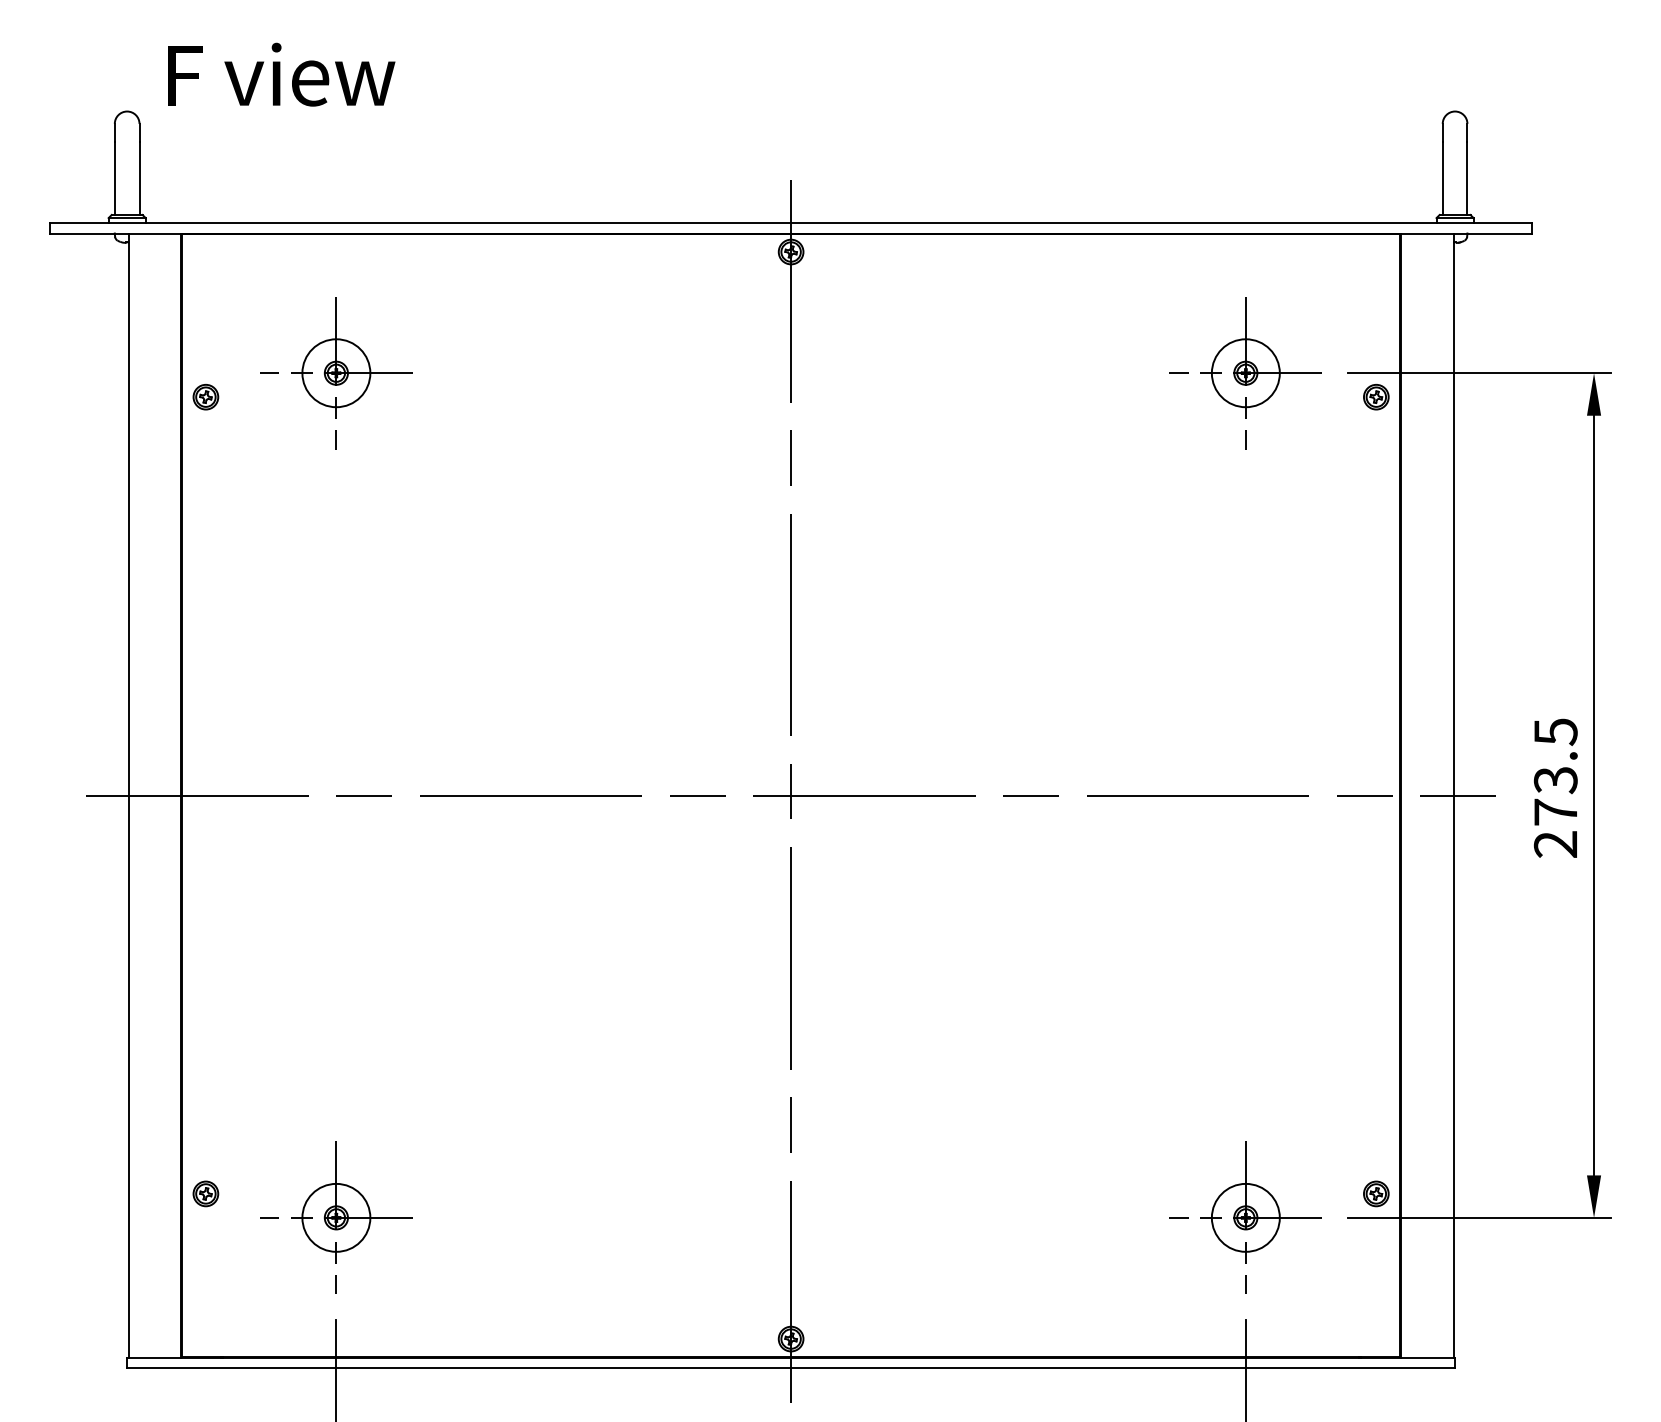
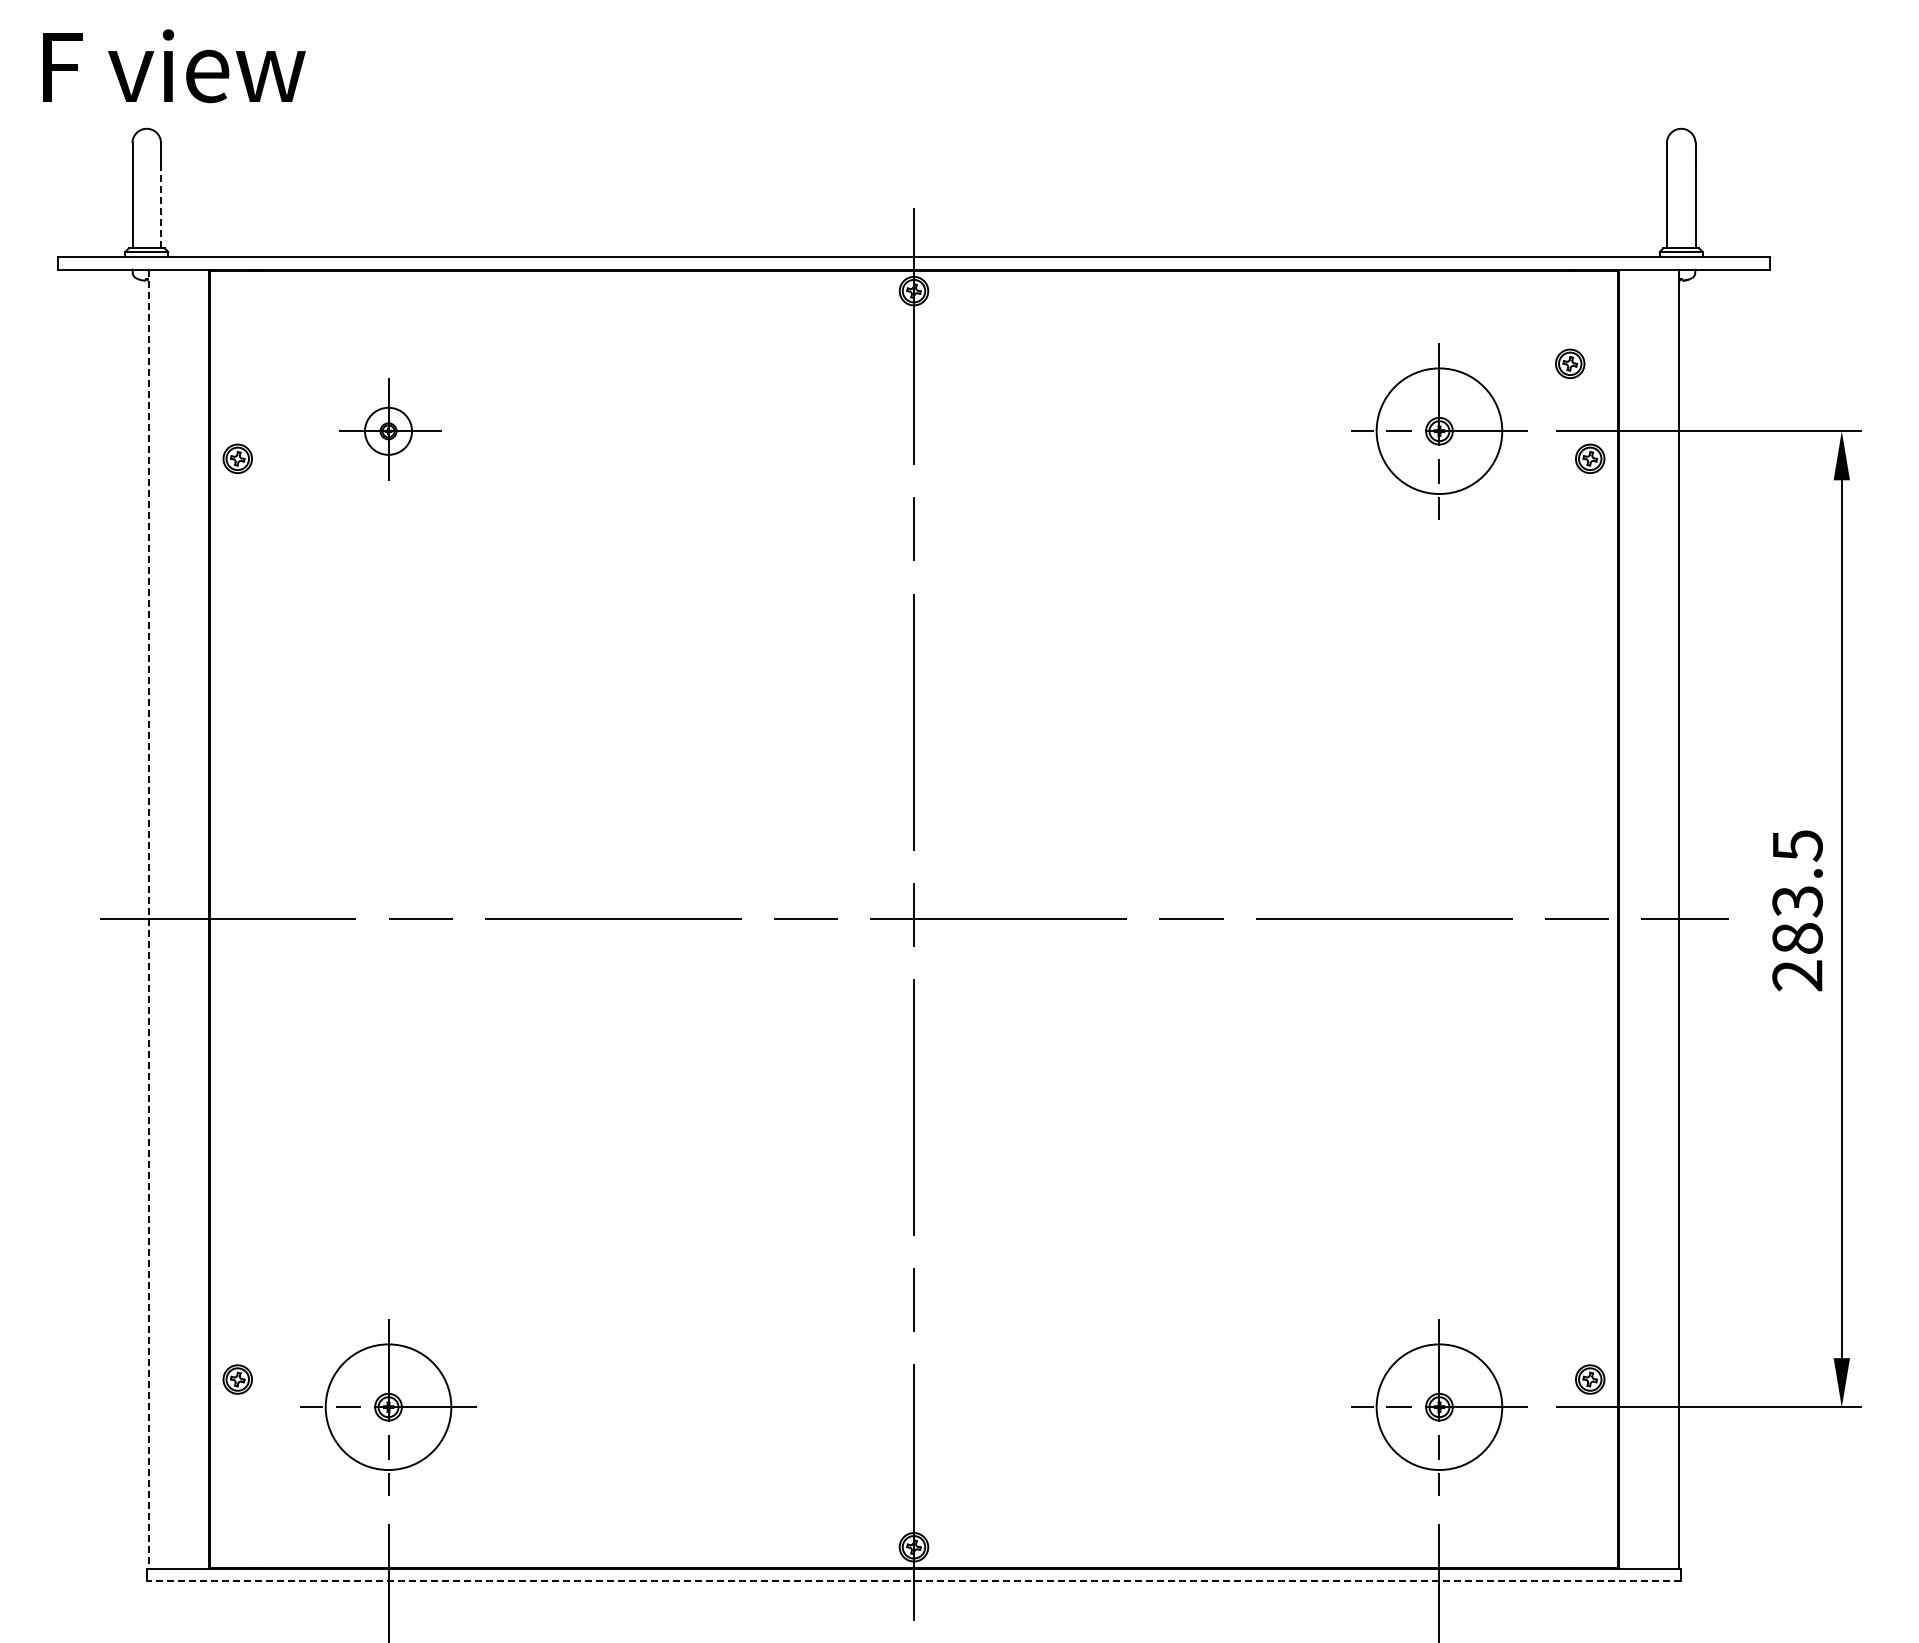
text: (281, 74) -> (174, 66), moved
line: (139, 178) -> (161, 206), solid -> dashed
part: (1359, 314) -> (1570, 363), added
circle: (1245, 372) -> (1439, 430), size x1.6
part: (336, 373) -> (388, 431), size x0.6
line: (128, 795) -> (148, 919), solid -> dashed
text: (1555, 812) -> (1797, 938), 273.5 -> 283.5
circle: (336, 1217) -> (388, 1406), size x1.6
circle: (1245, 1217) -> (1439, 1406), size x1.6
line: (790, 1368) -> (913, 1581), solid -> dashed

